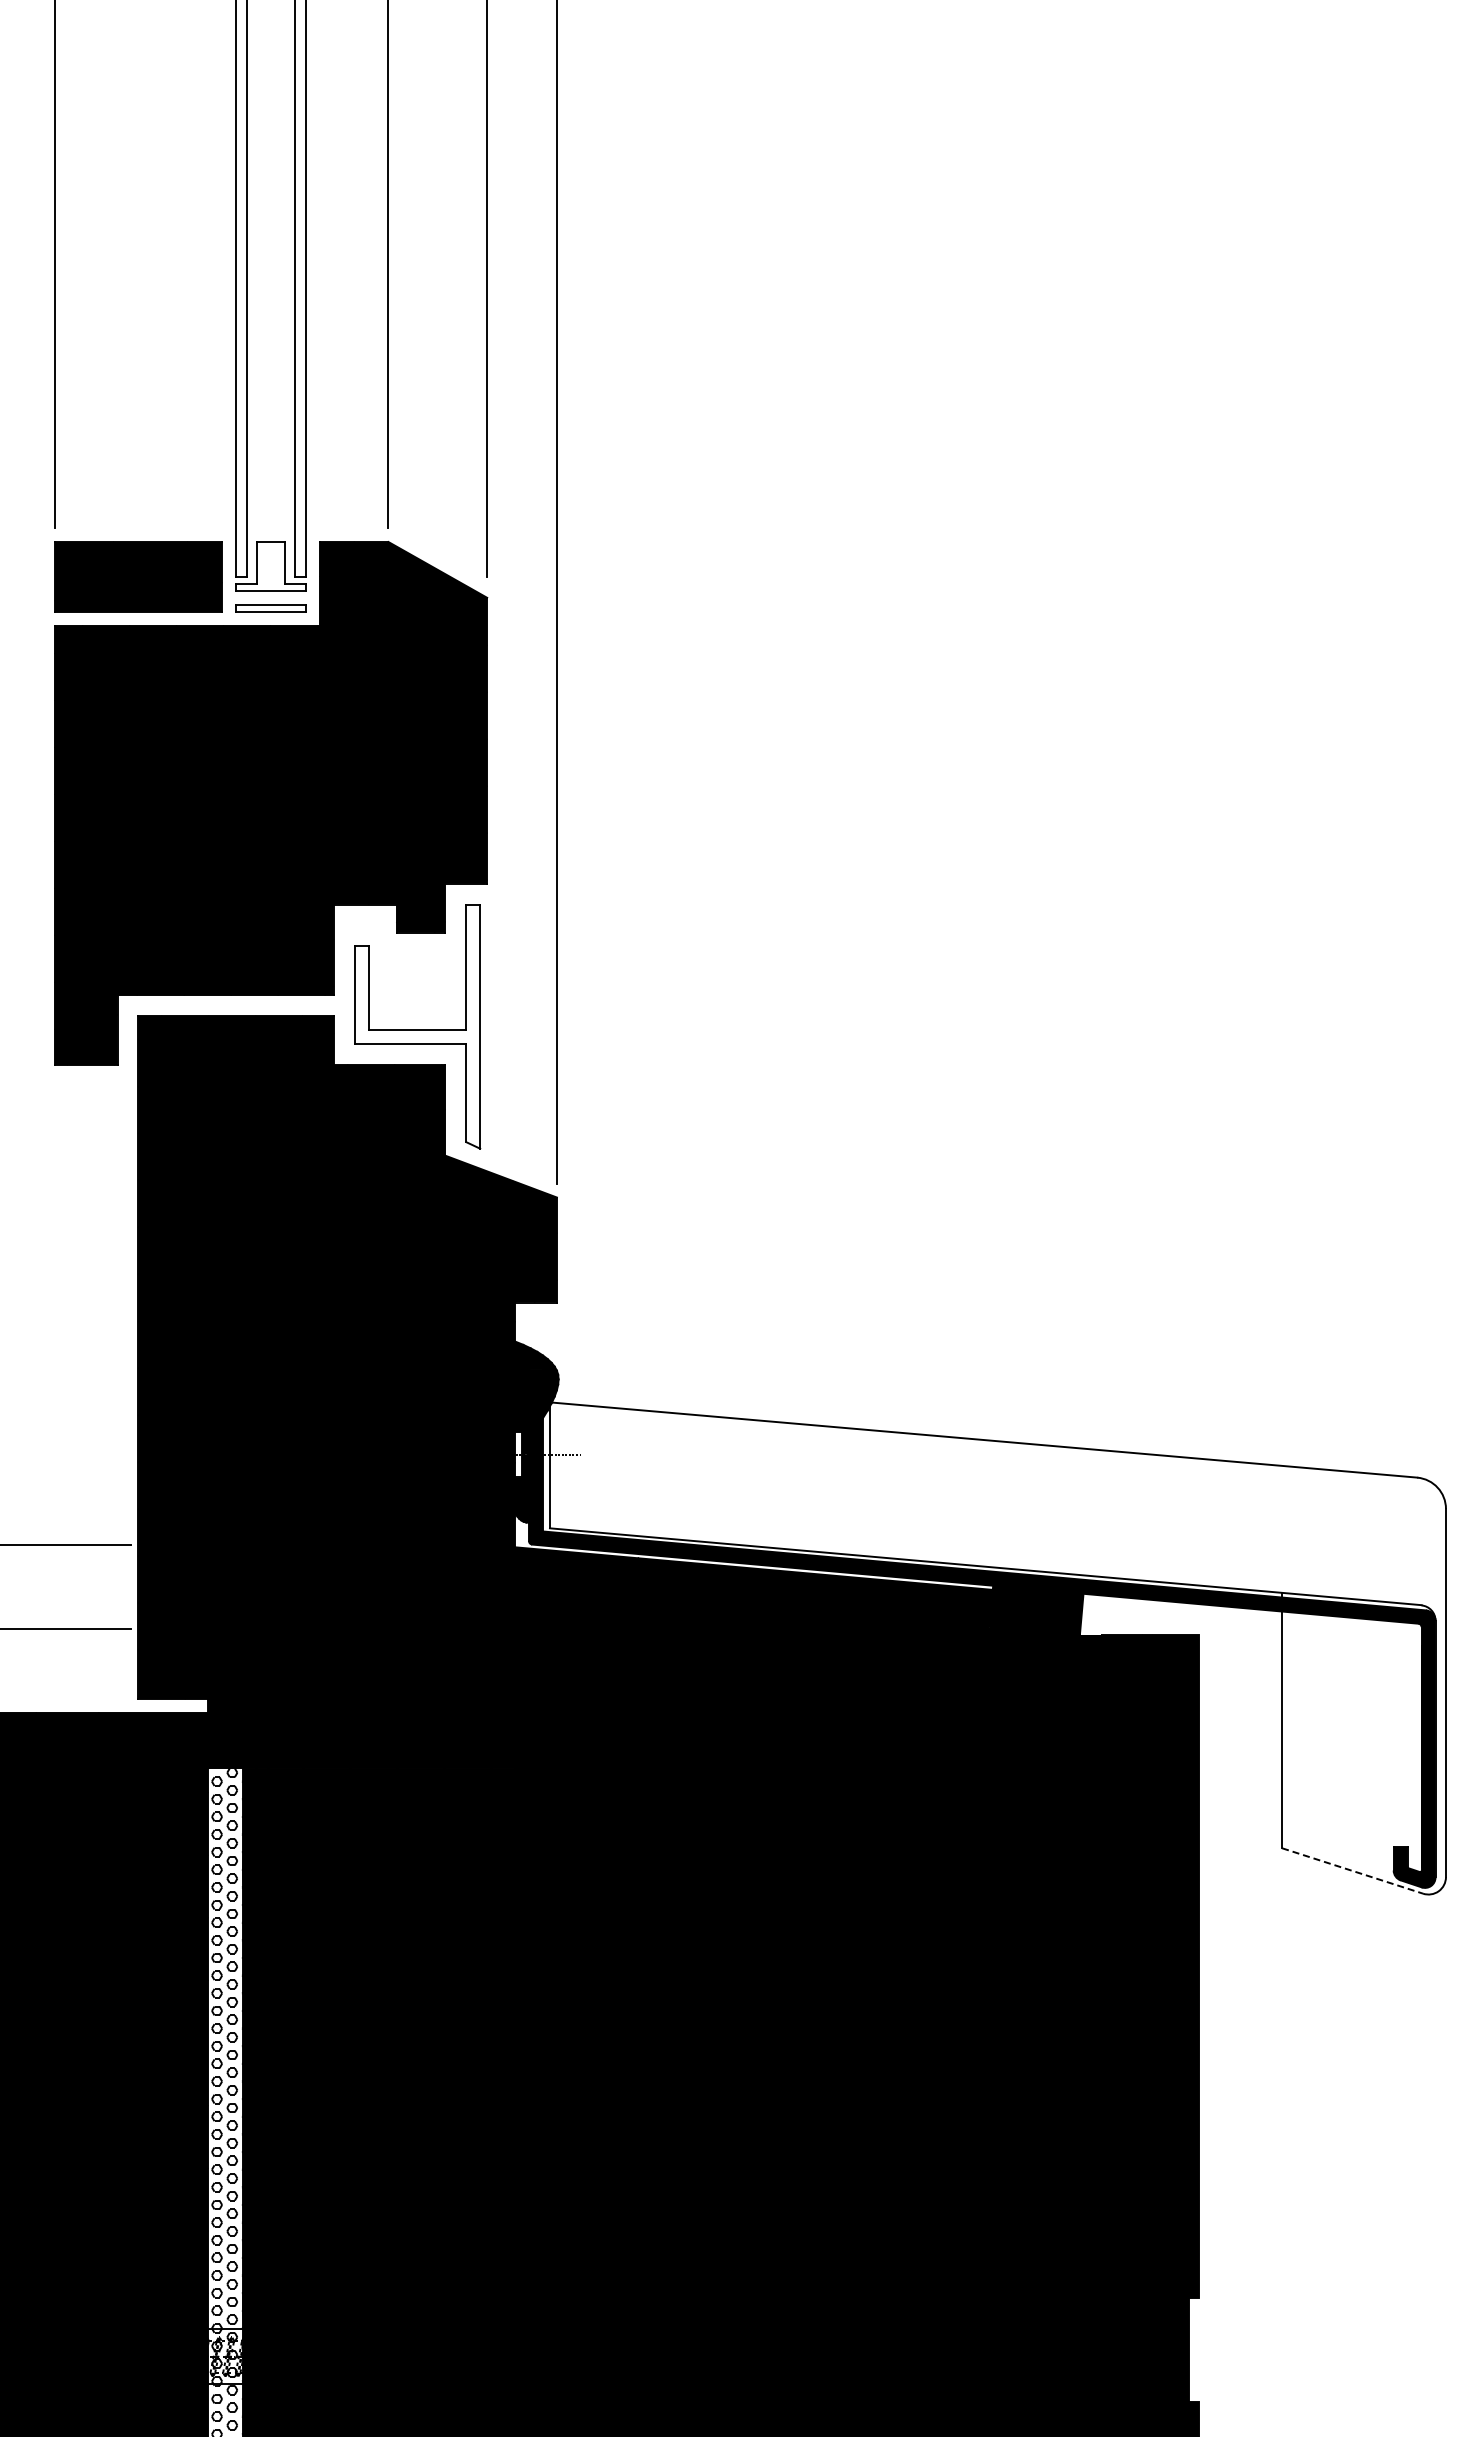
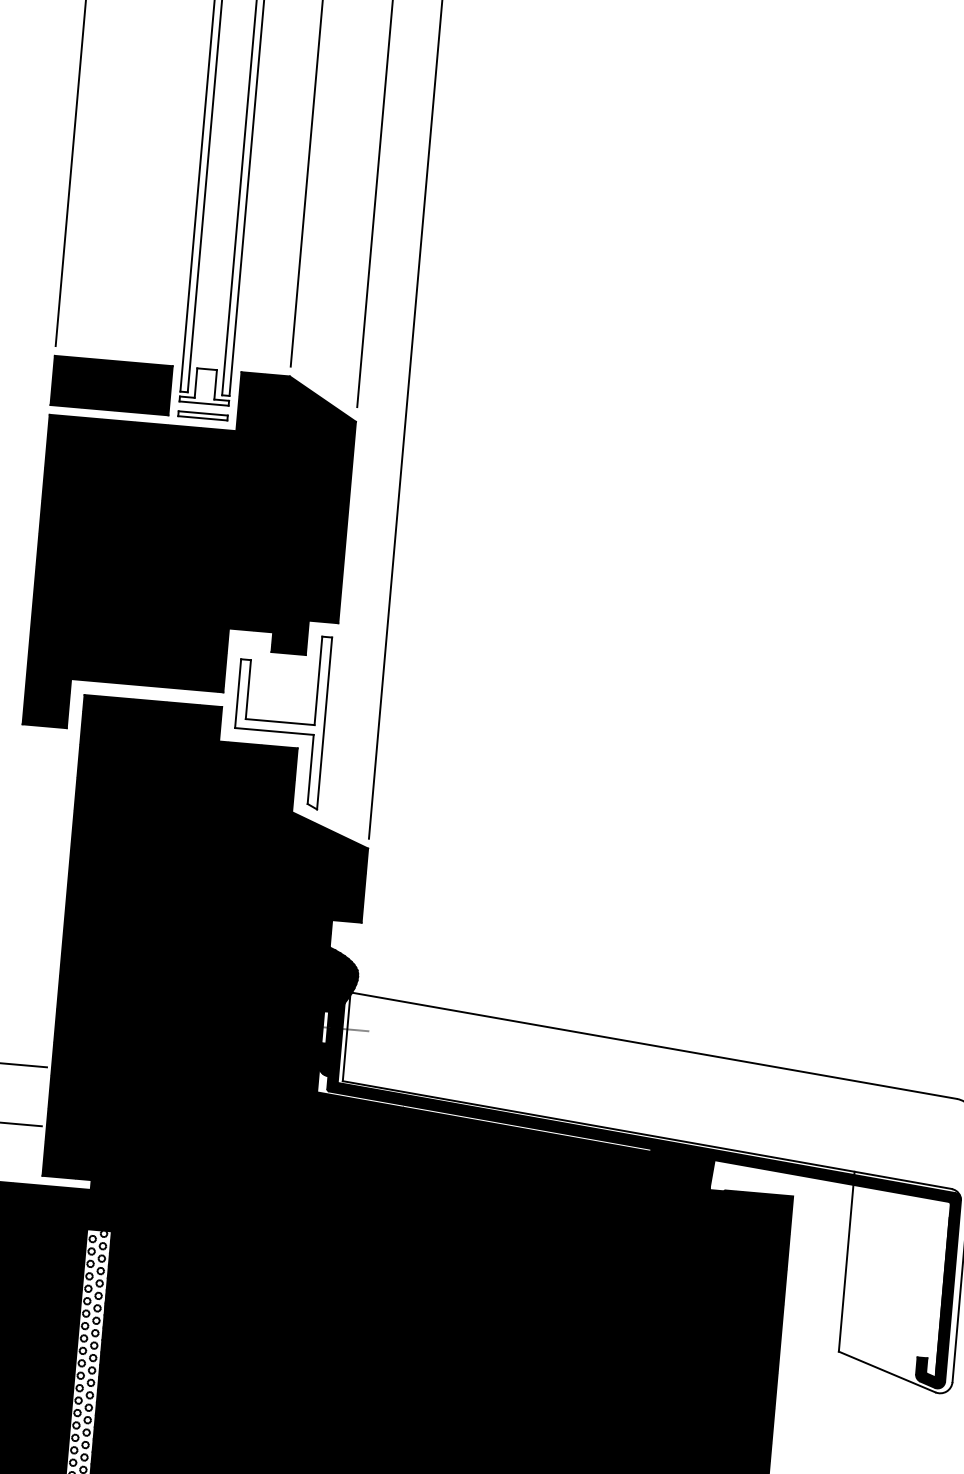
line: (1353, 1871) -> (887, 1372), dashed -> solid

